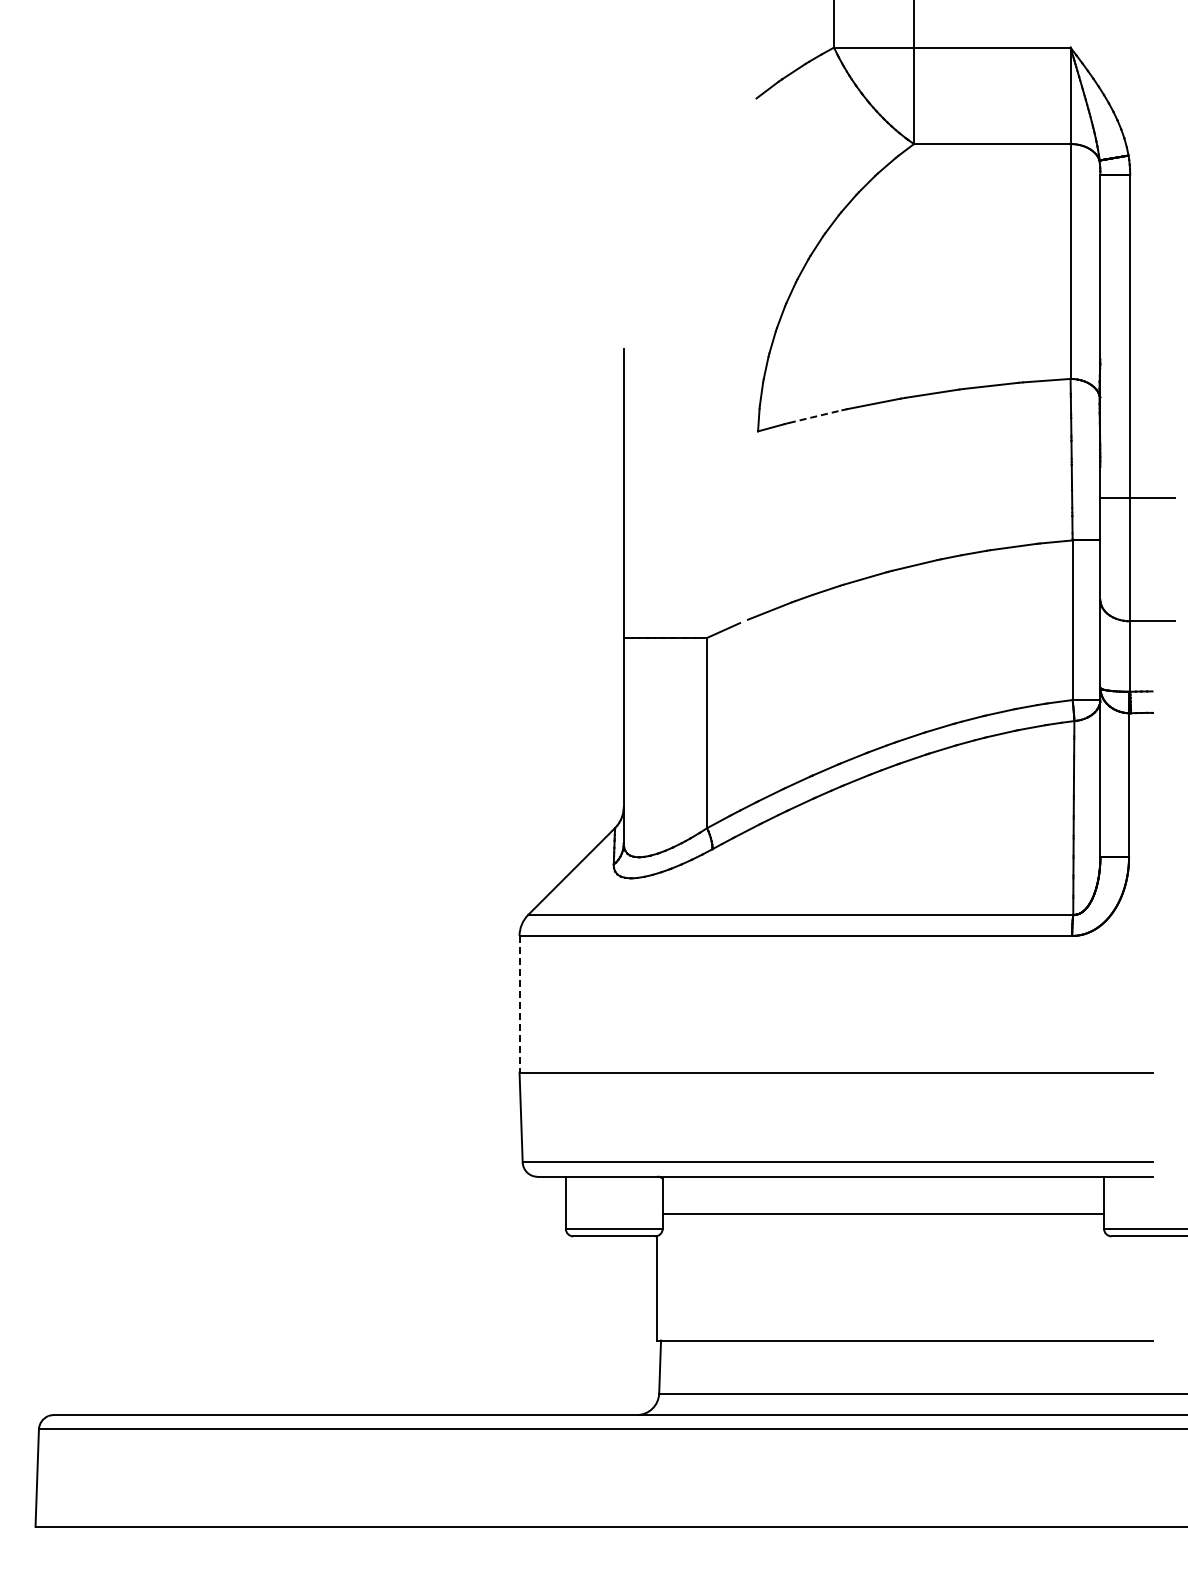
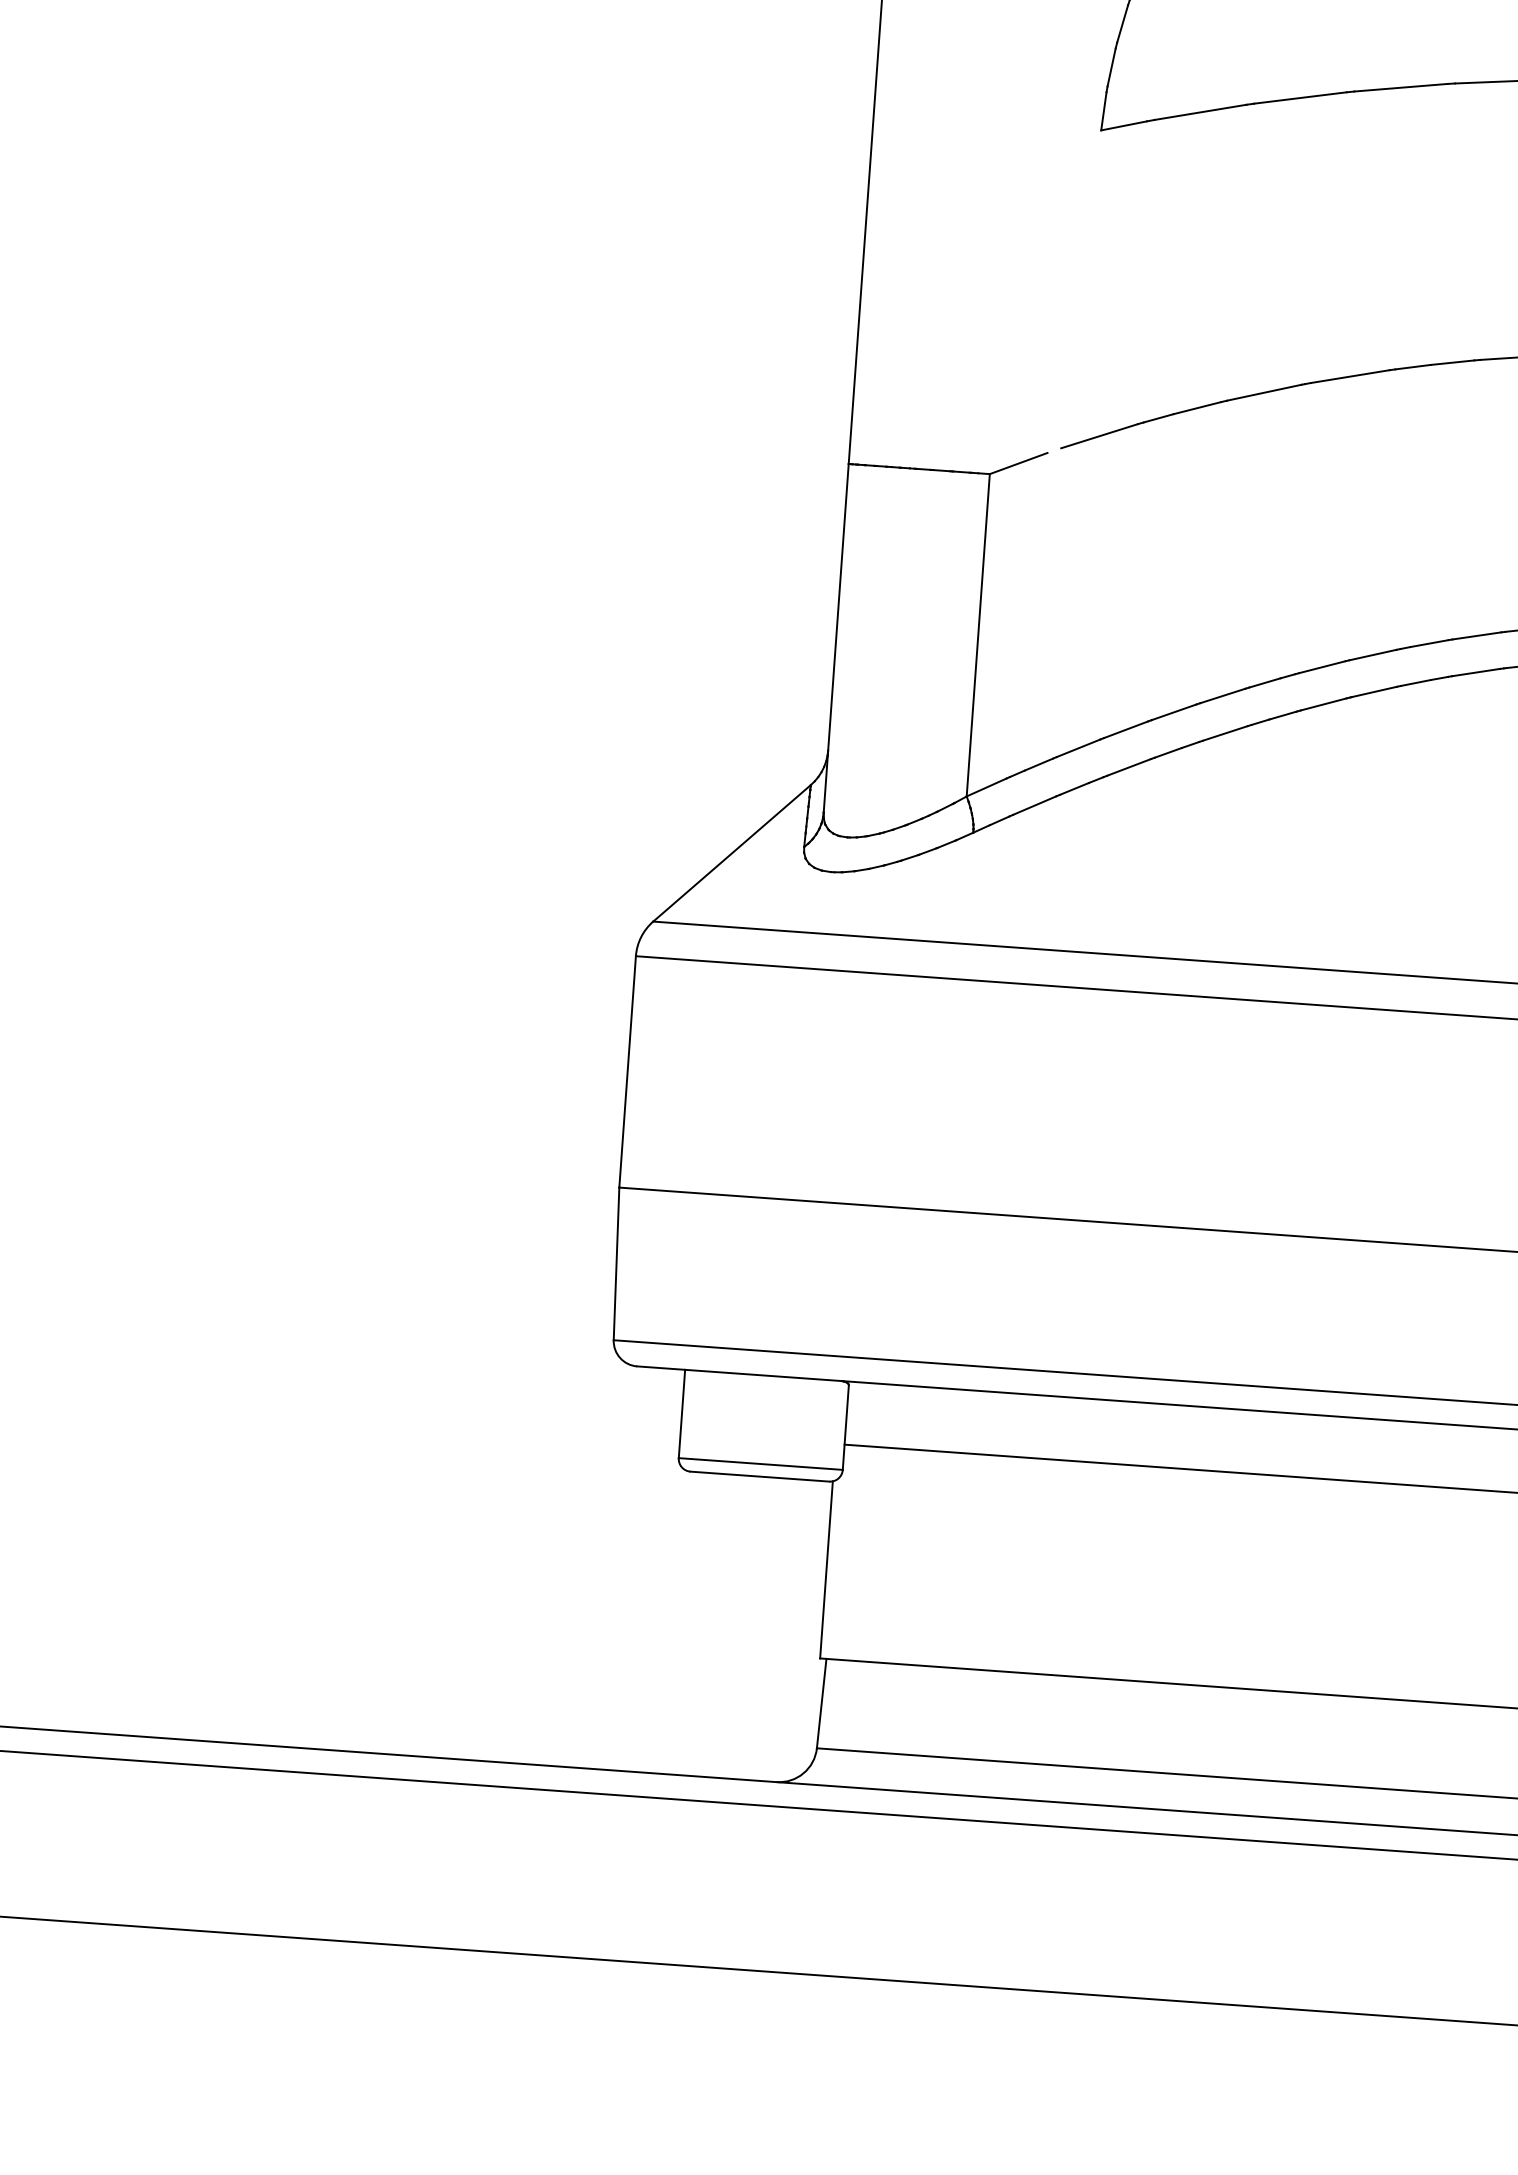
line: (816, 416) -> (1202, 112), dashed -> solid
line: (519, 1004) -> (627, 1072), dashed -> solid

